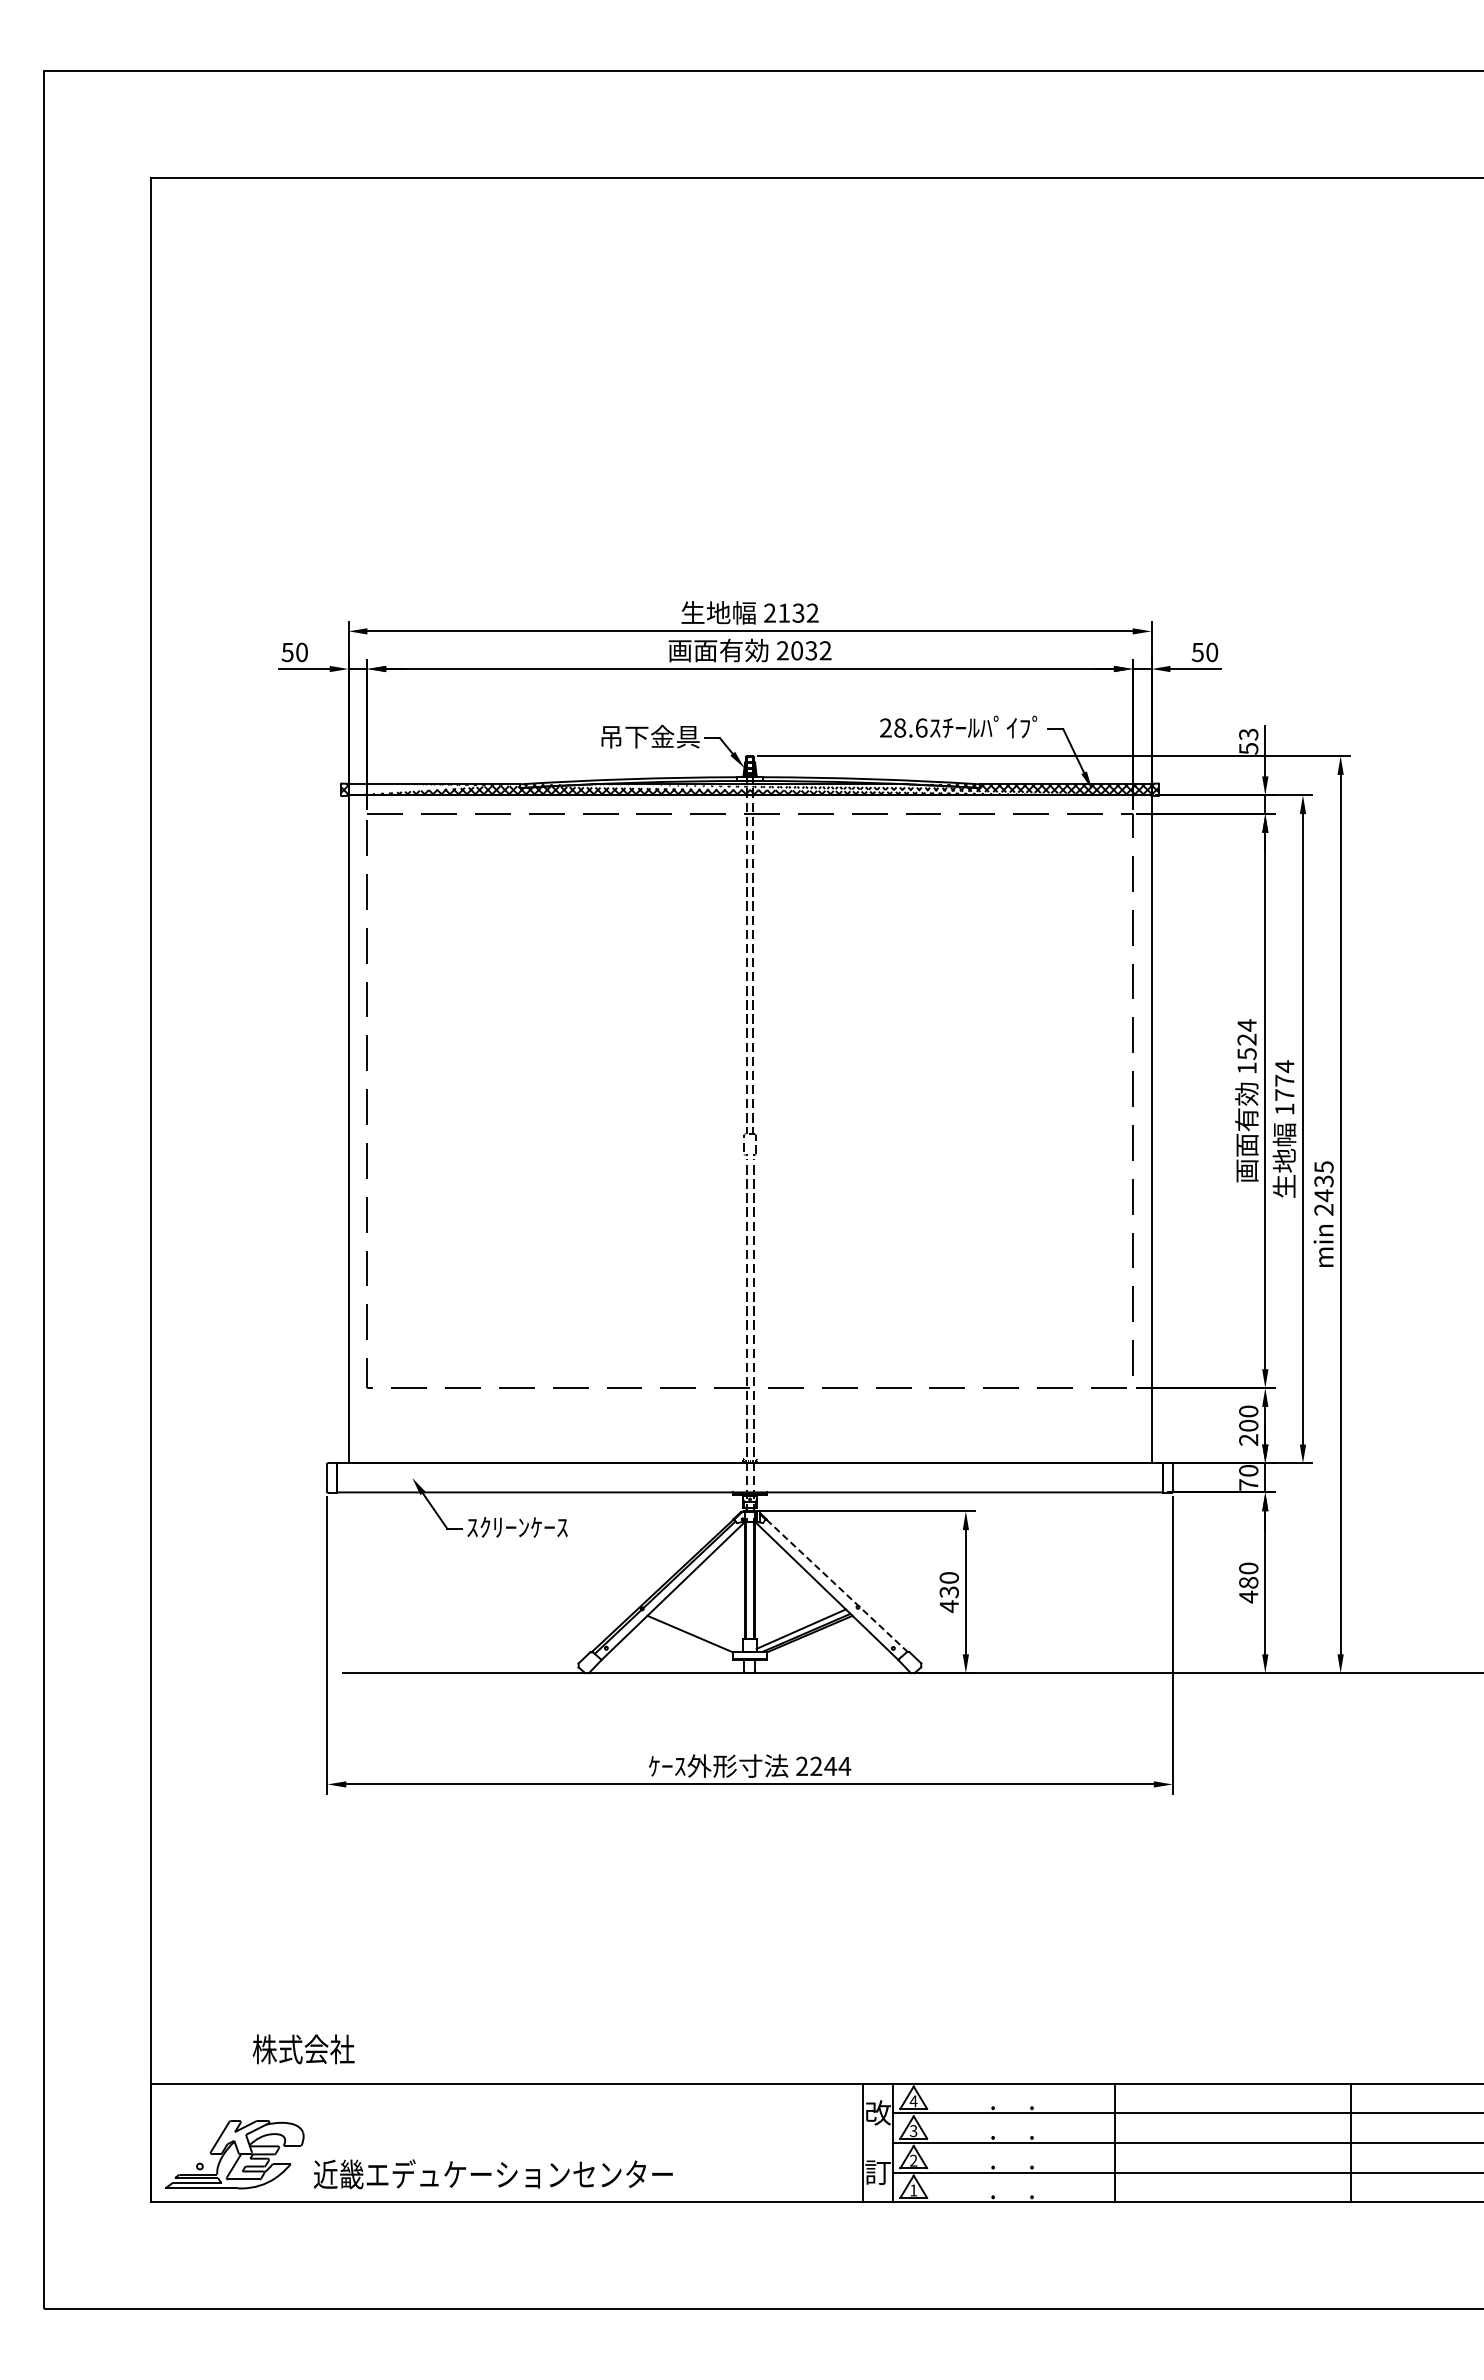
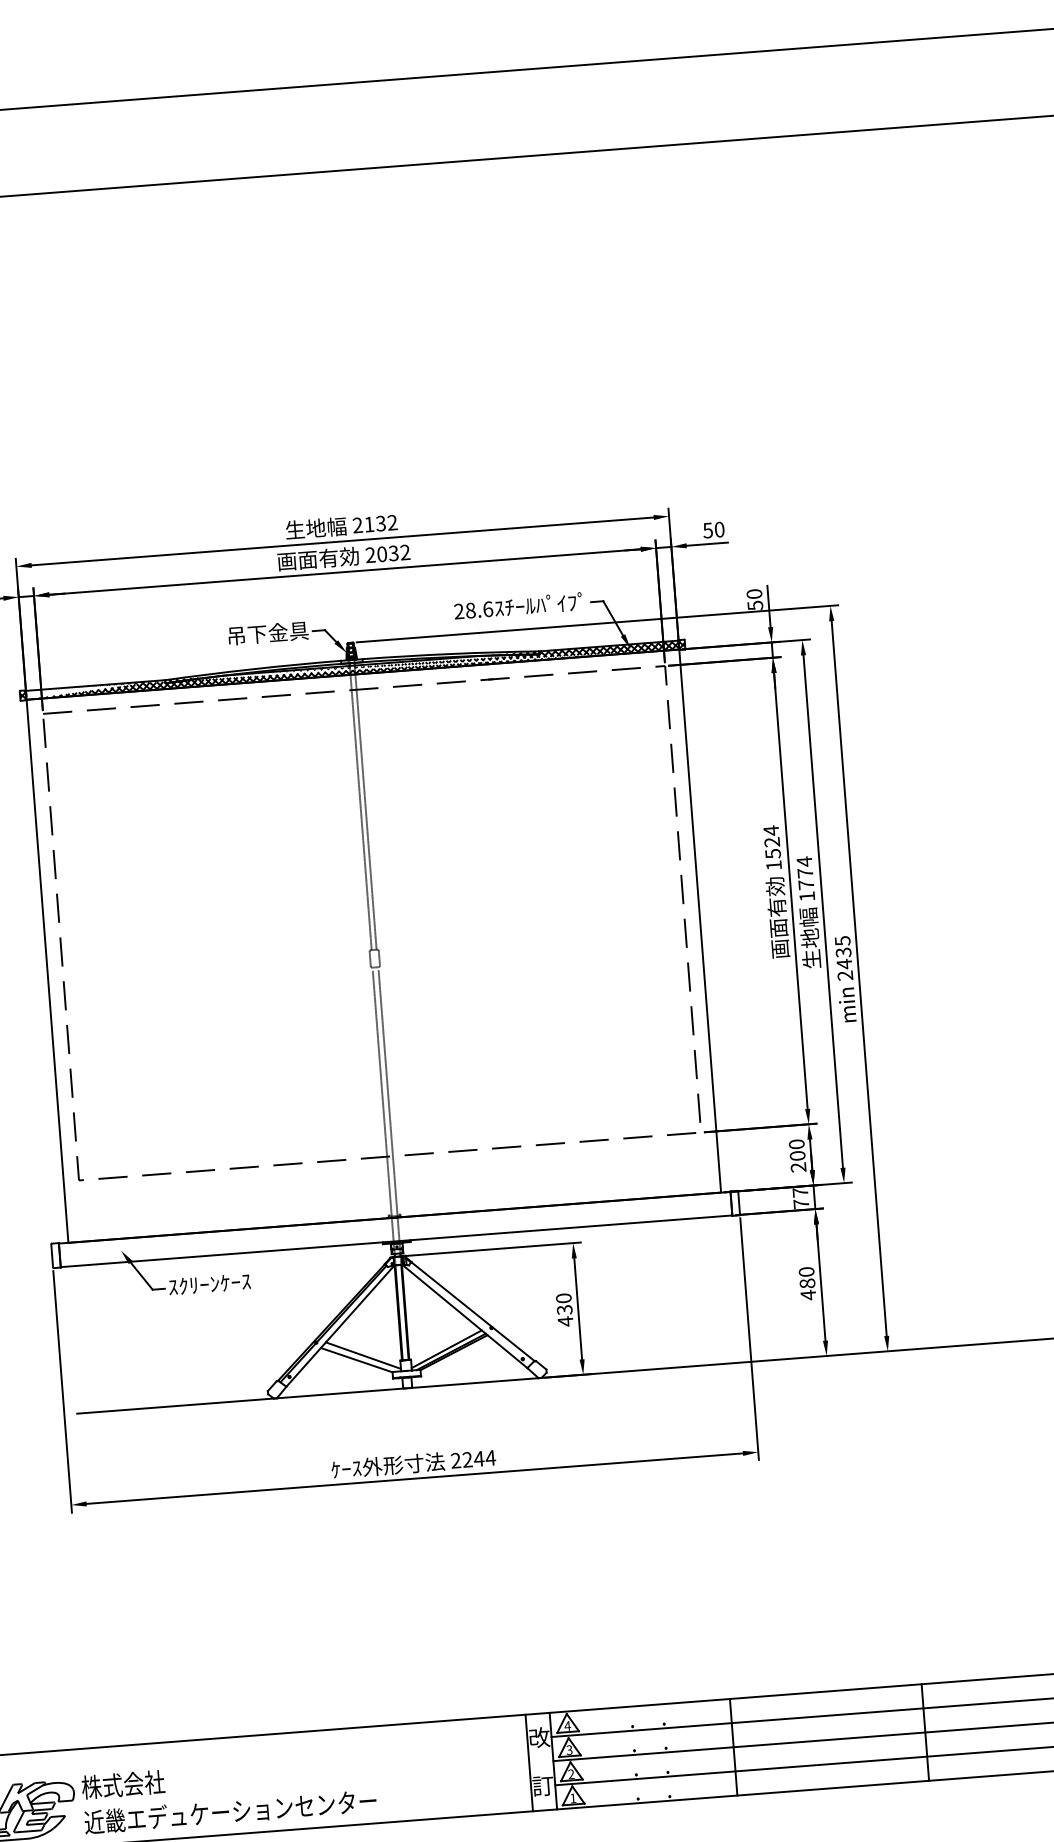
text: (1248, 734) -> (754, 594), 53 -> 50
text: (1248, 1470) -> (800, 1192), 70 -> 77
line: (837, 1586) -> (473, 1312), dashed -> solid
line: (698, 1628) -> (363, 1355), added
text: (303, 2049) -> (123, 1784), moved

